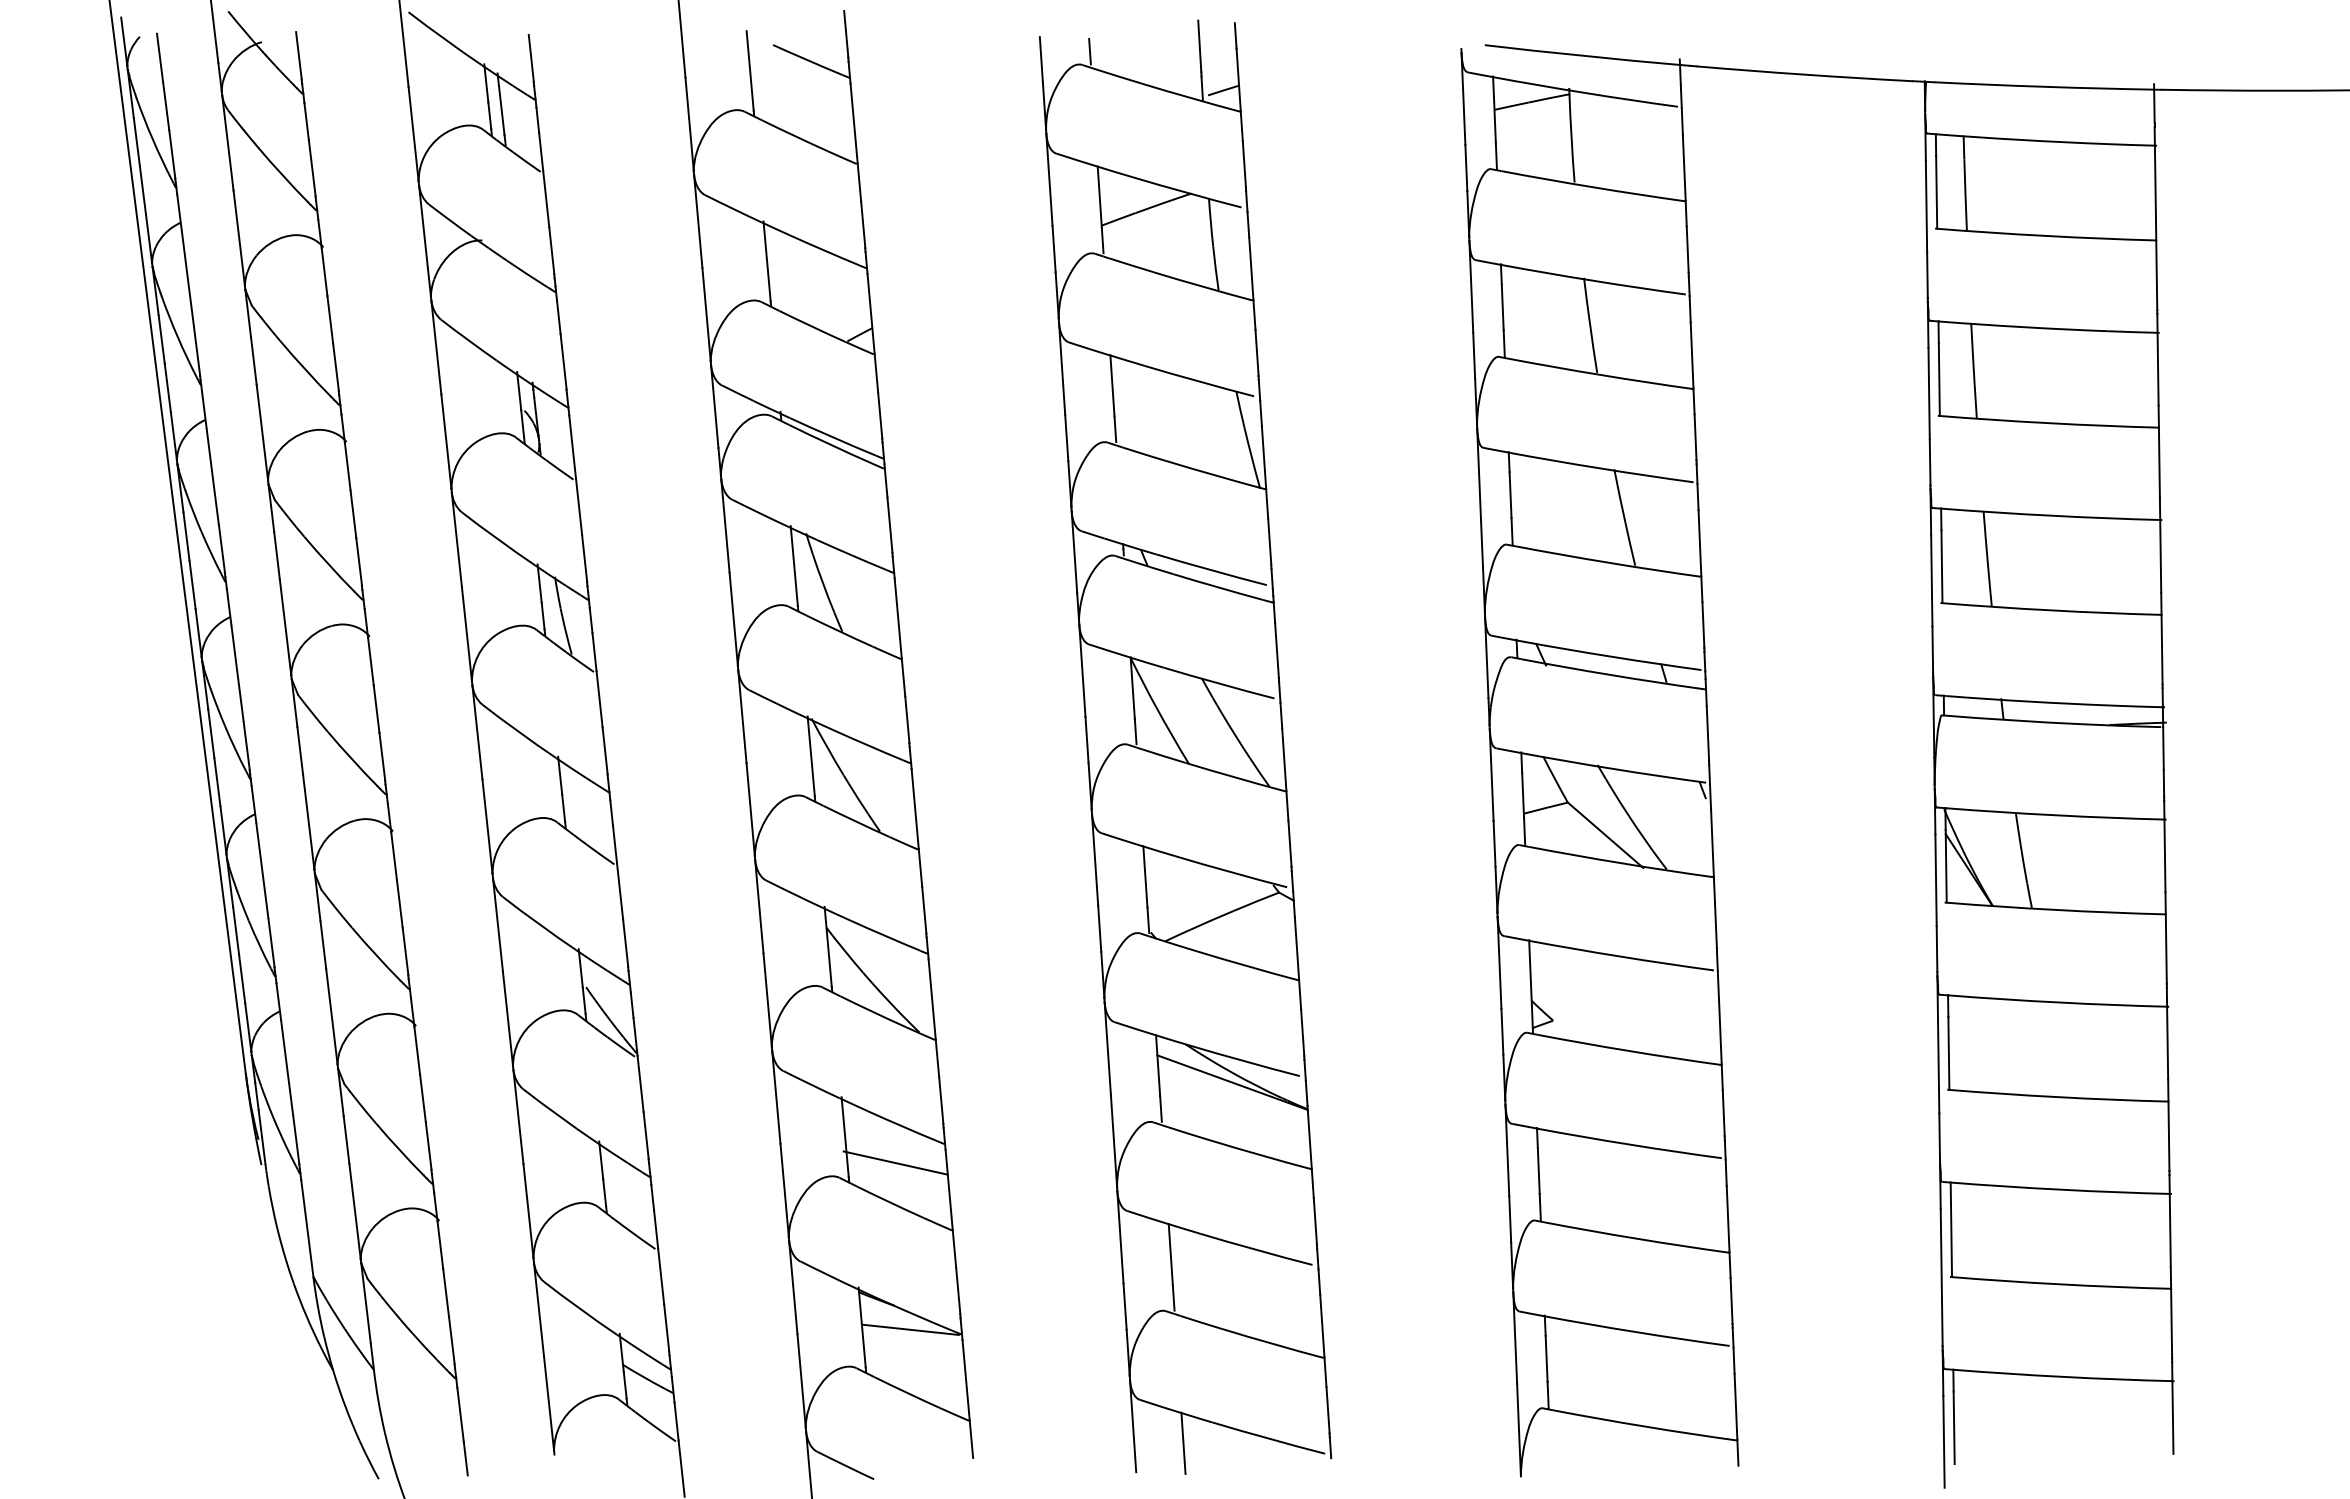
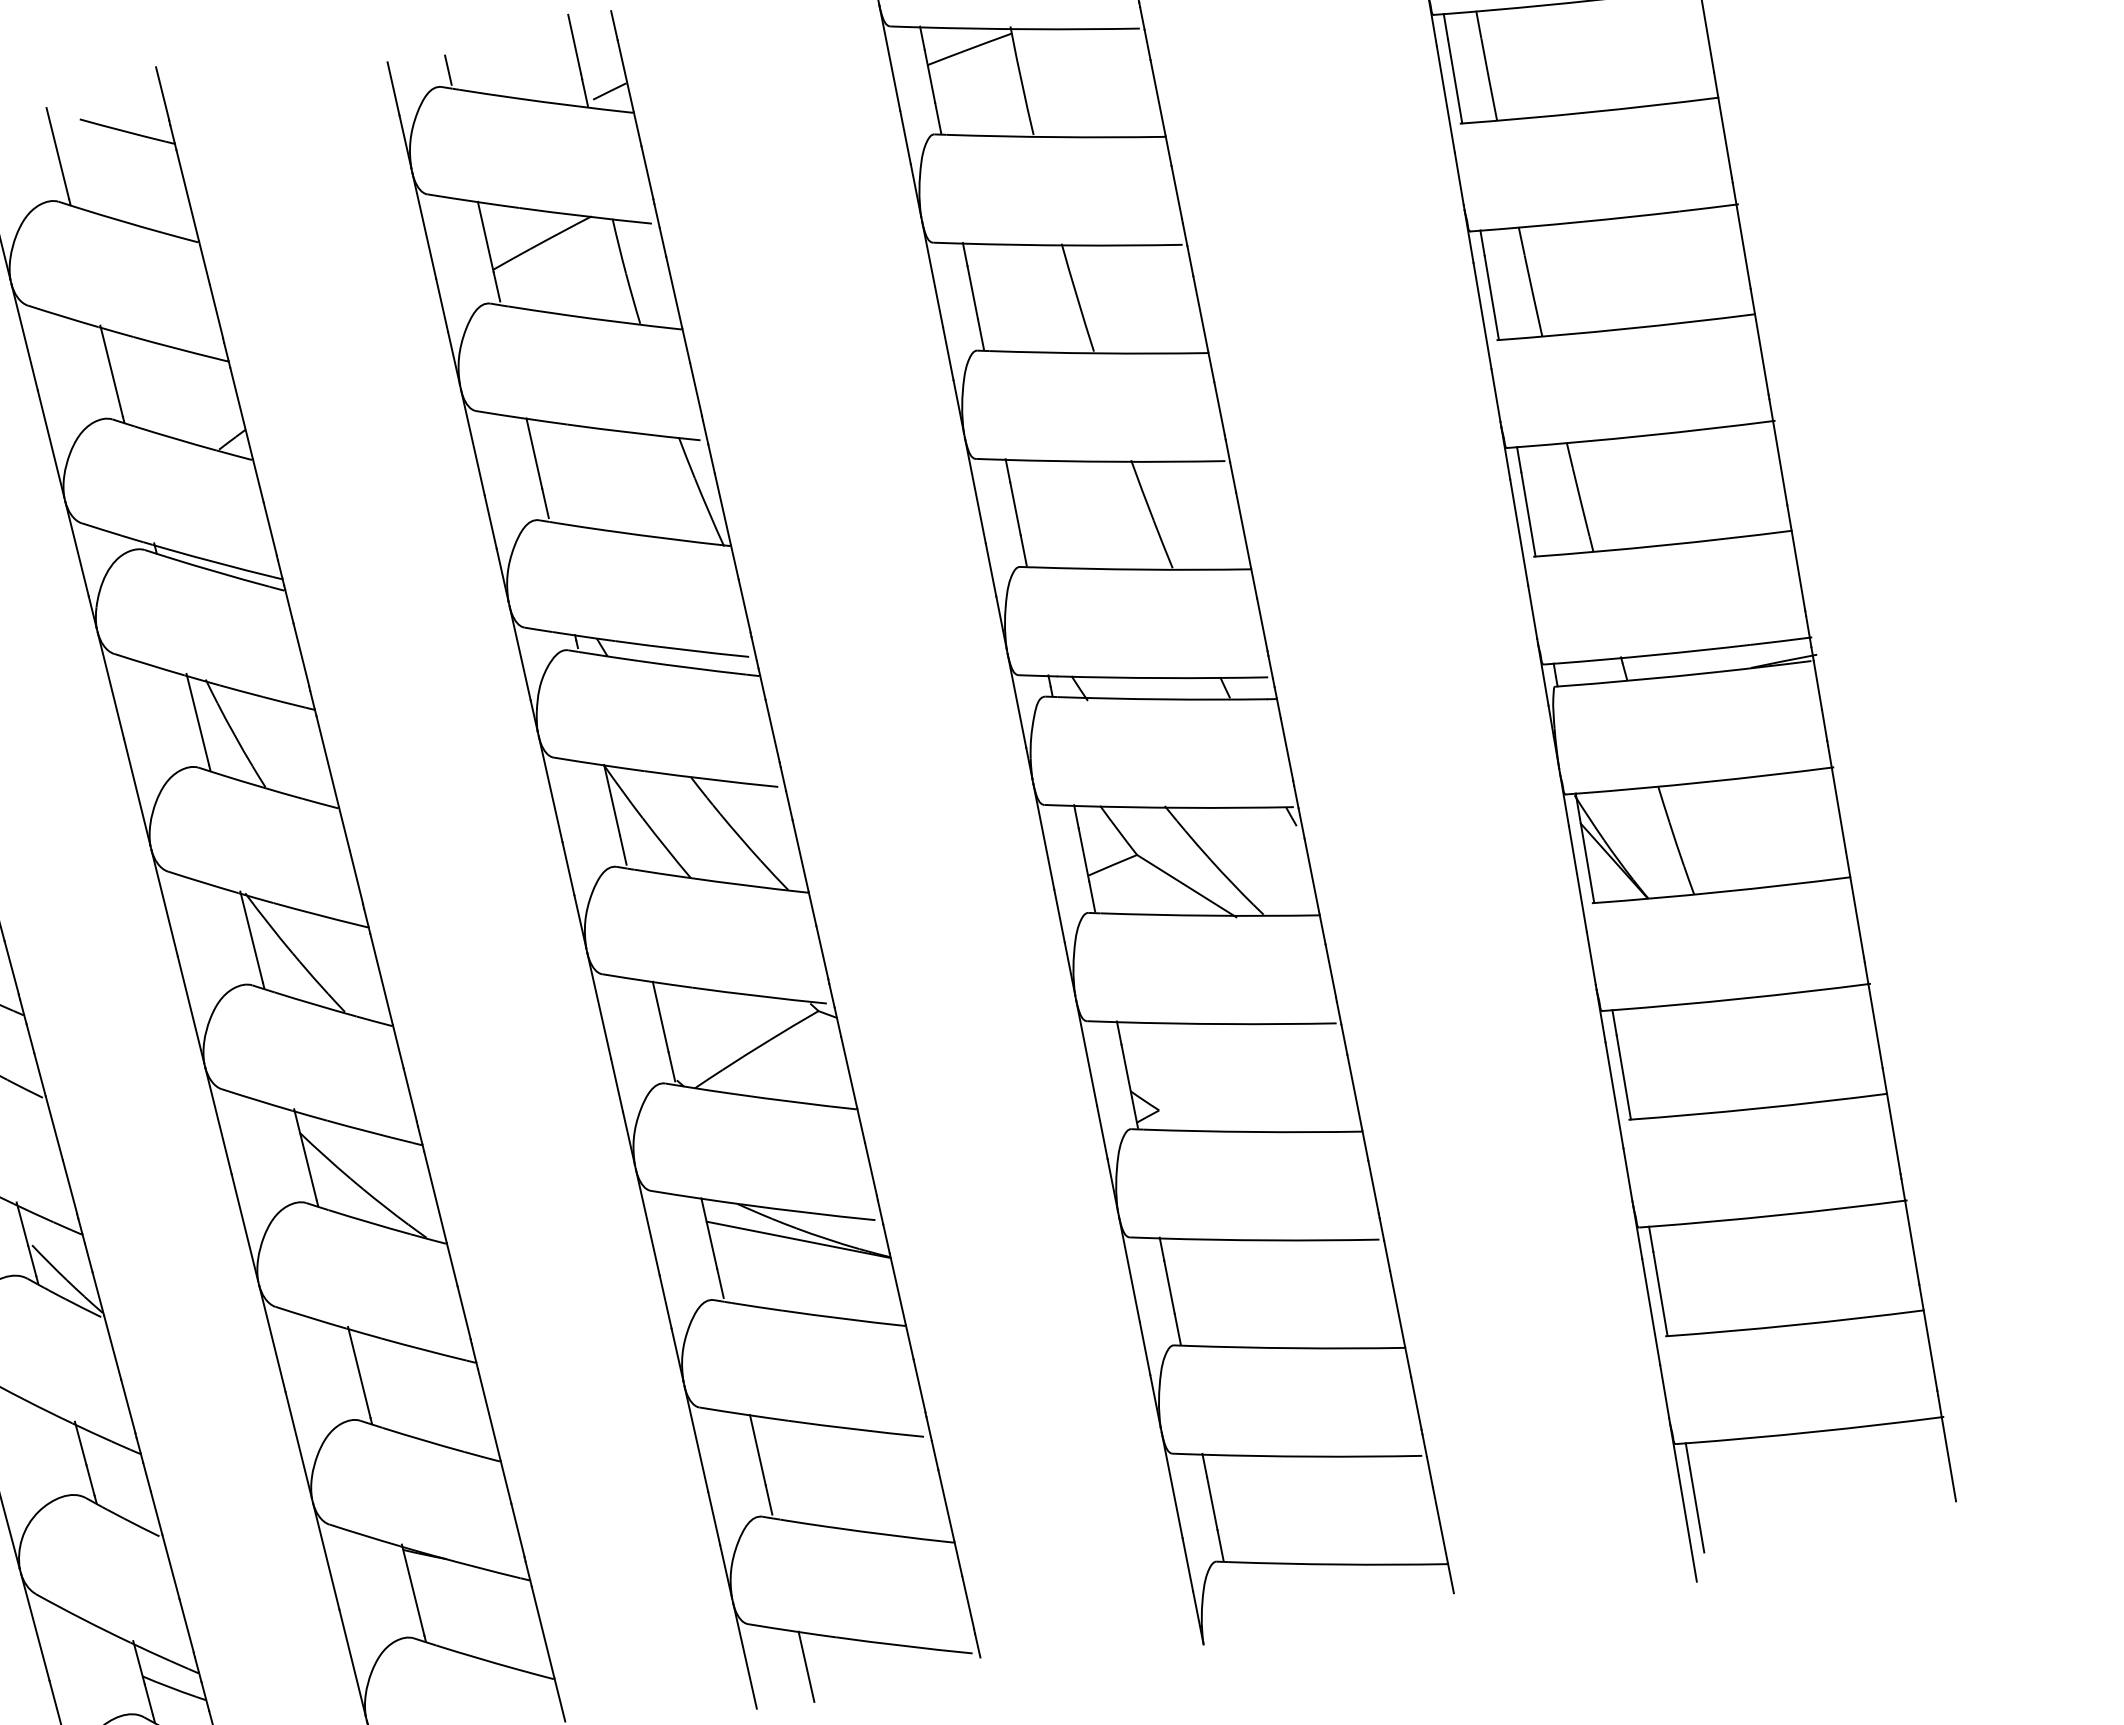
line: (895, 1162) -> (422, 1392), removed
line: (909, 1329) -> (468, 1583), removed

